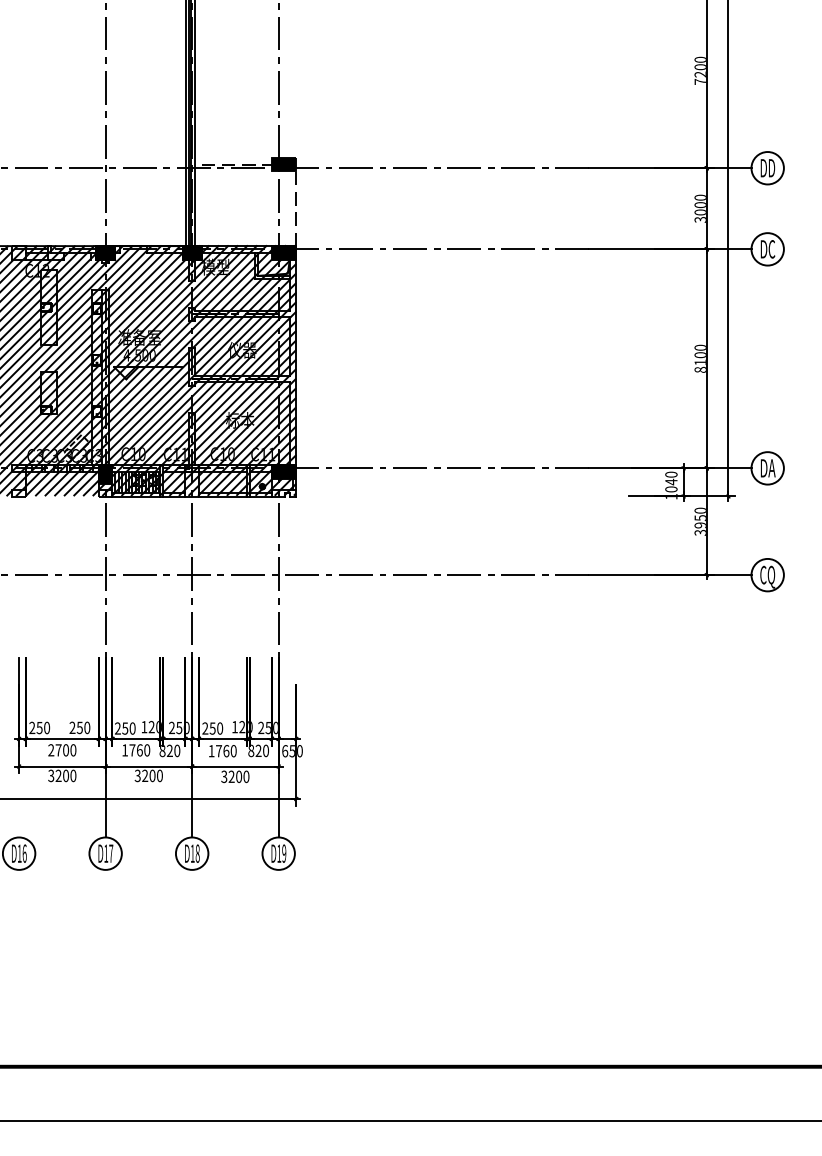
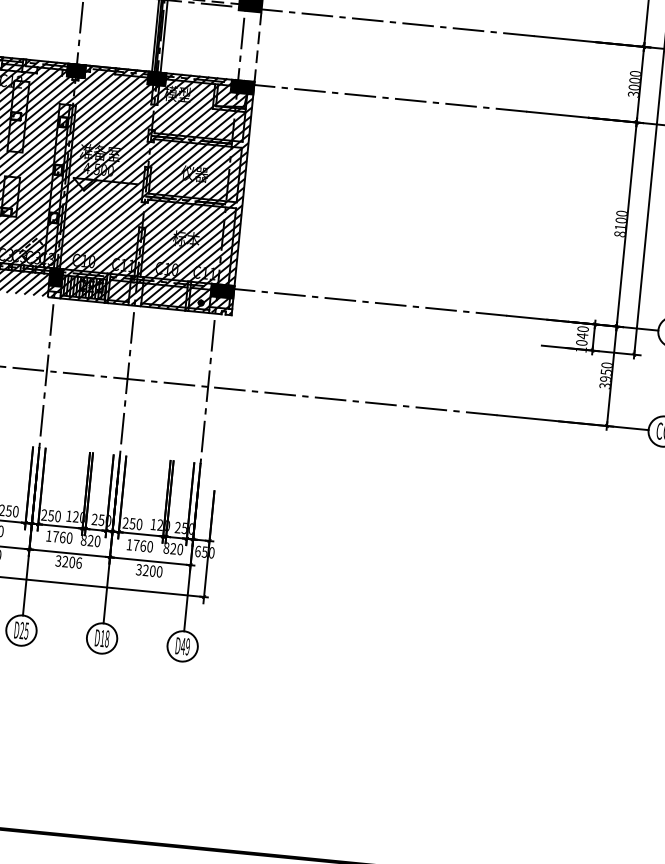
text: (159, 775) -> (78, 562), 3200 -> 3206
text: (108, 853) -> (24, 630), D17 -> D25
text: (279, 853) -> (183, 646), D19 -> D49

